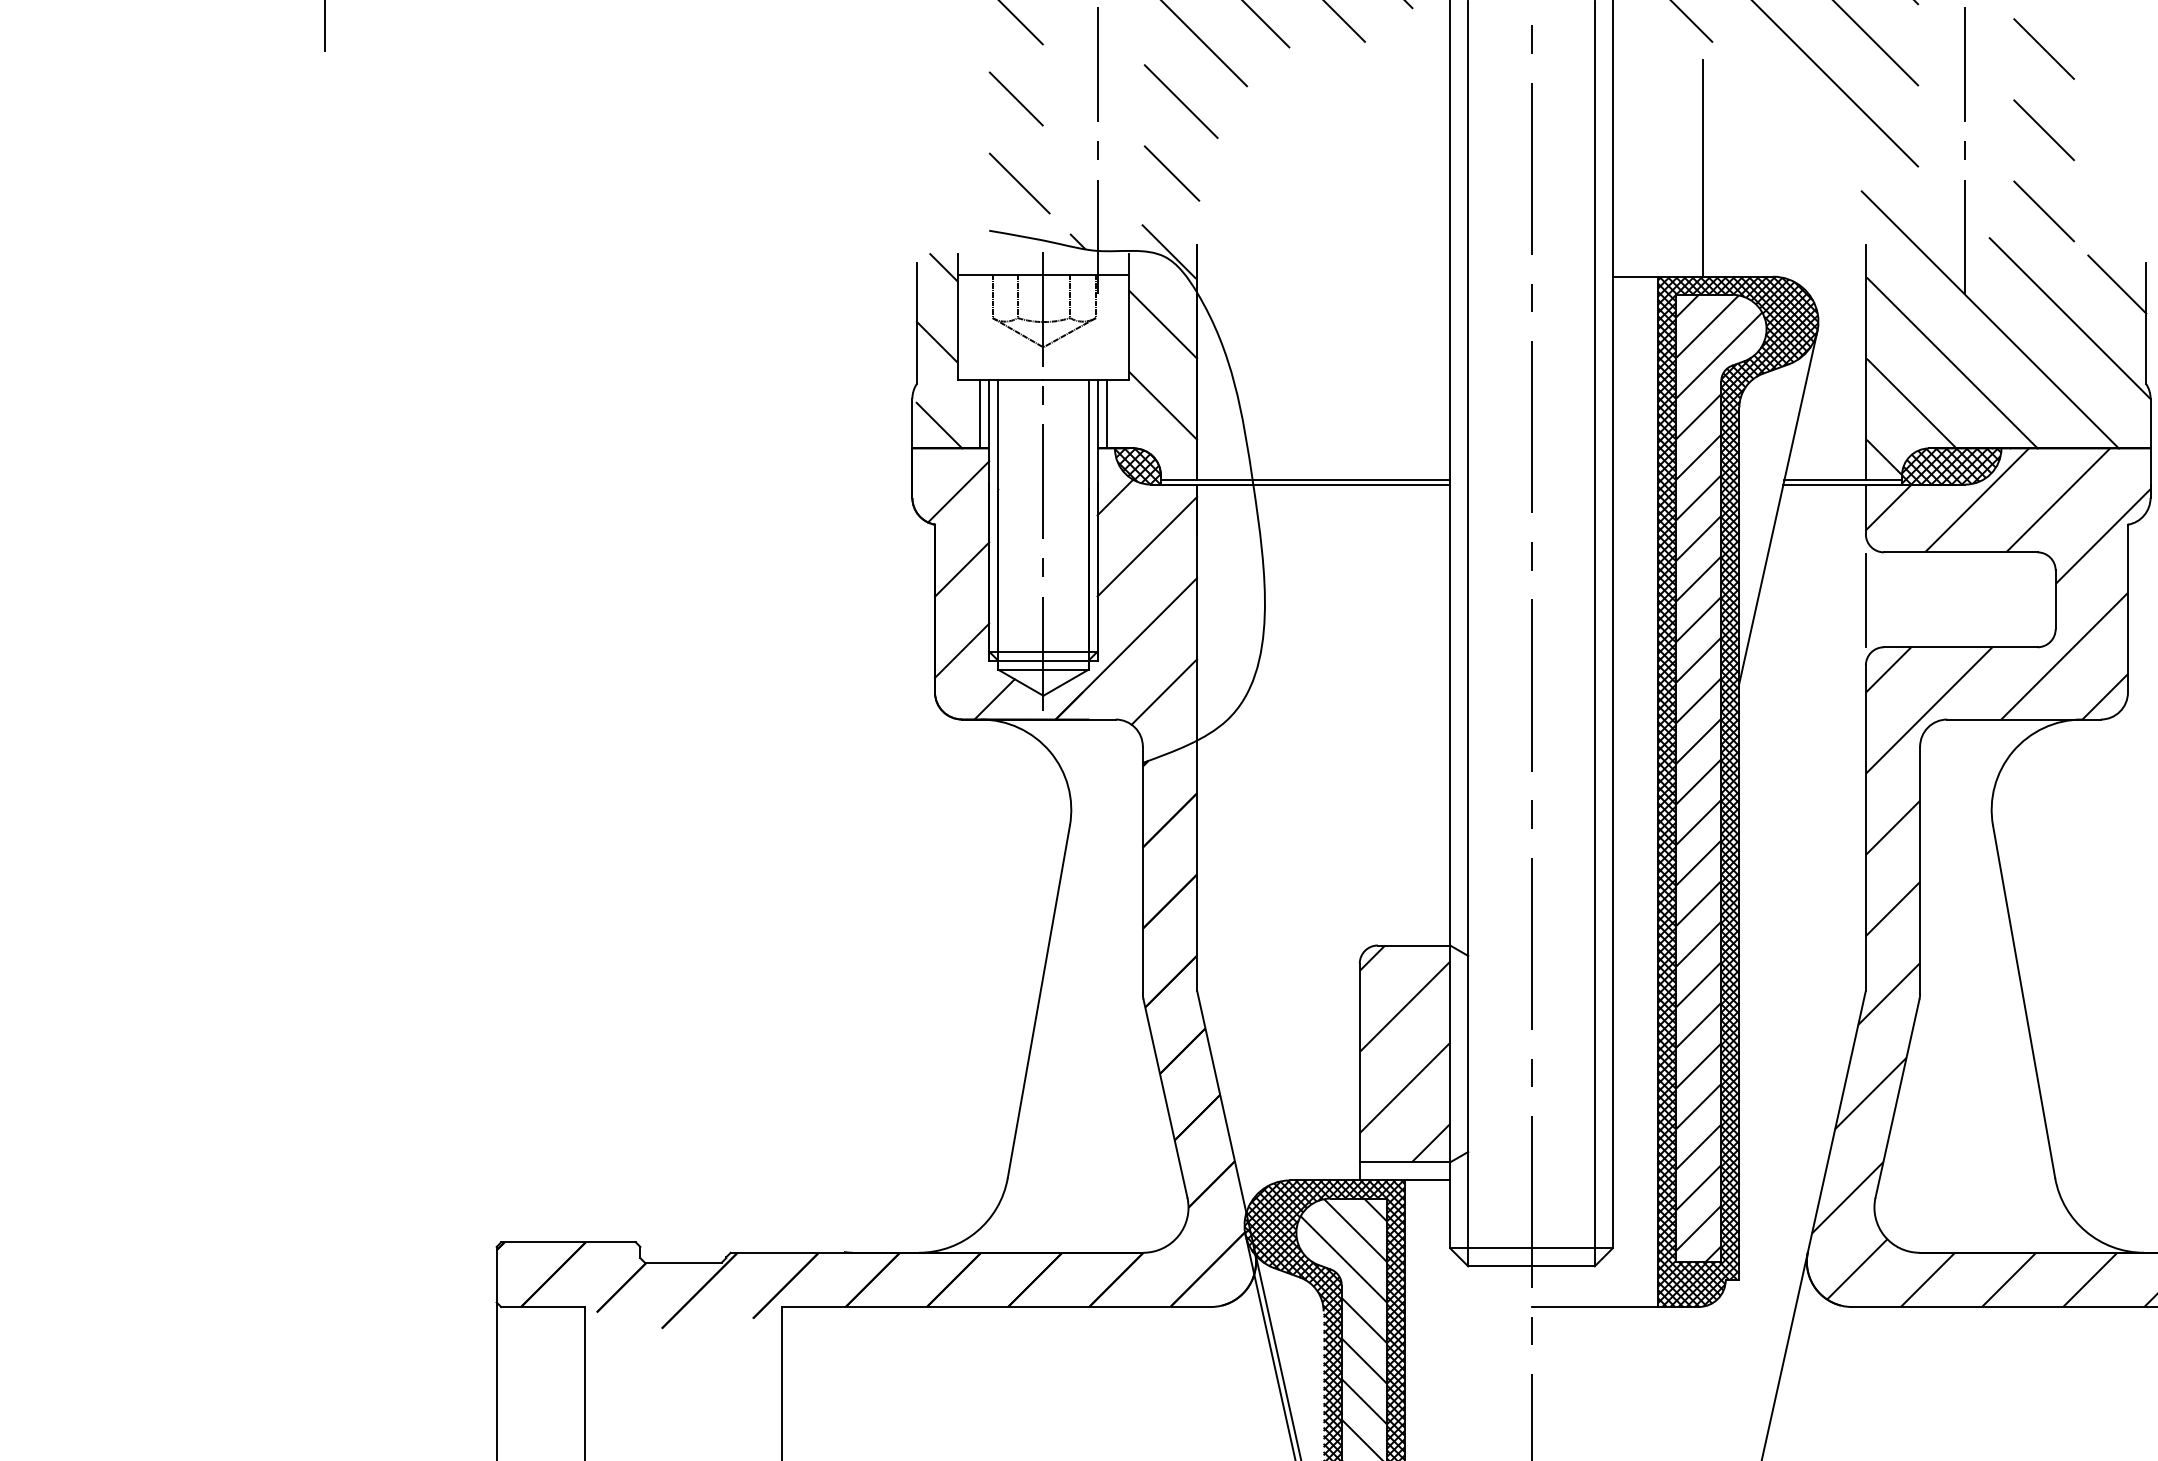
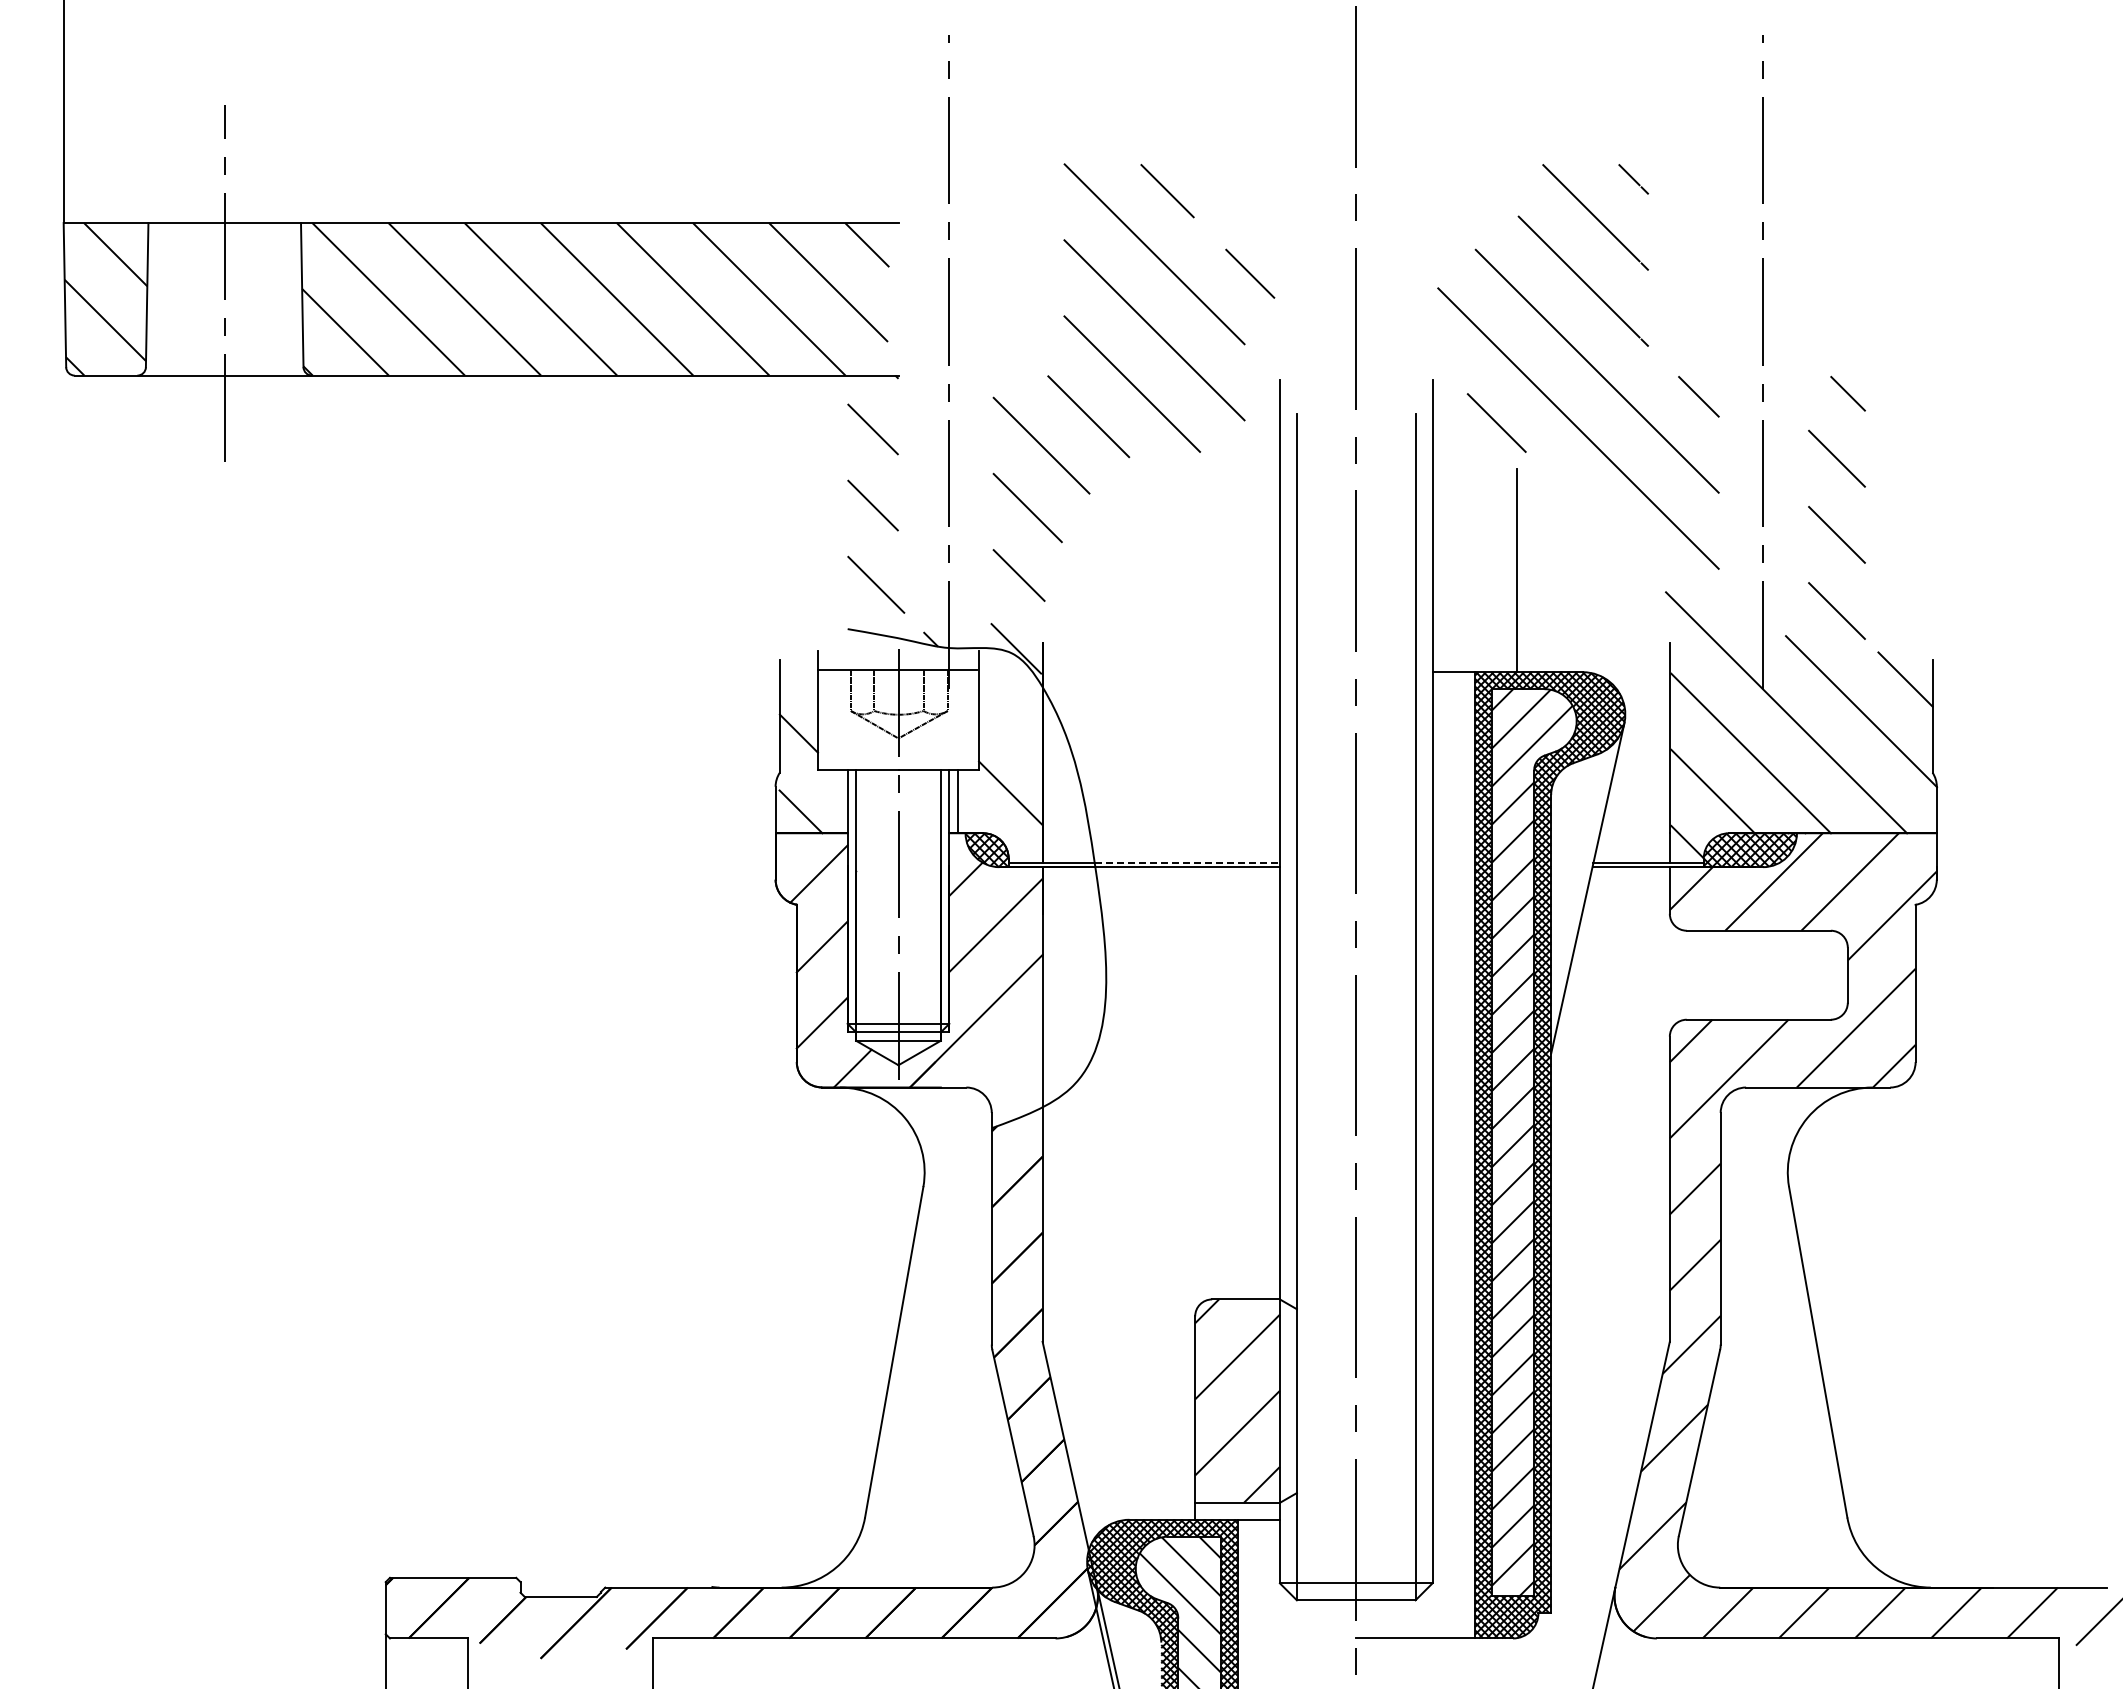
line: (943, 267) -> (804, 663), removed
line: (1162, 323) -> (1010, 716), removed
line: (980, 414) -> (839, 801), removed
line: (1351, 479) -> (1187, 862), solid -> dashed
line: (1865, 600) -> (1669, 975), removed
line: (1163, 691) -> (1011, 1061), removed

